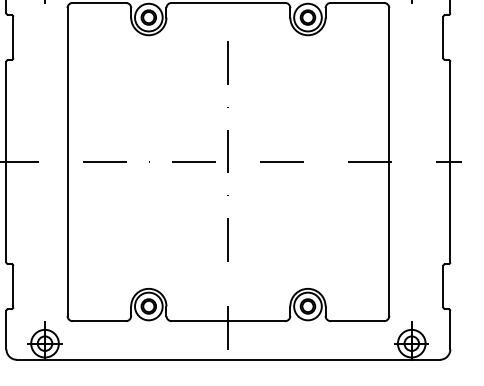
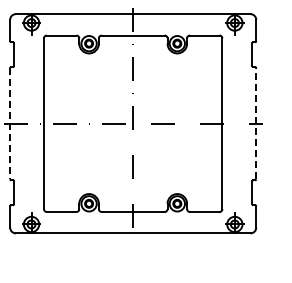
line: (7, 161) -> (10, 123), solid -> dashed
line: (450, 161) -> (256, 123), solid -> dashed

